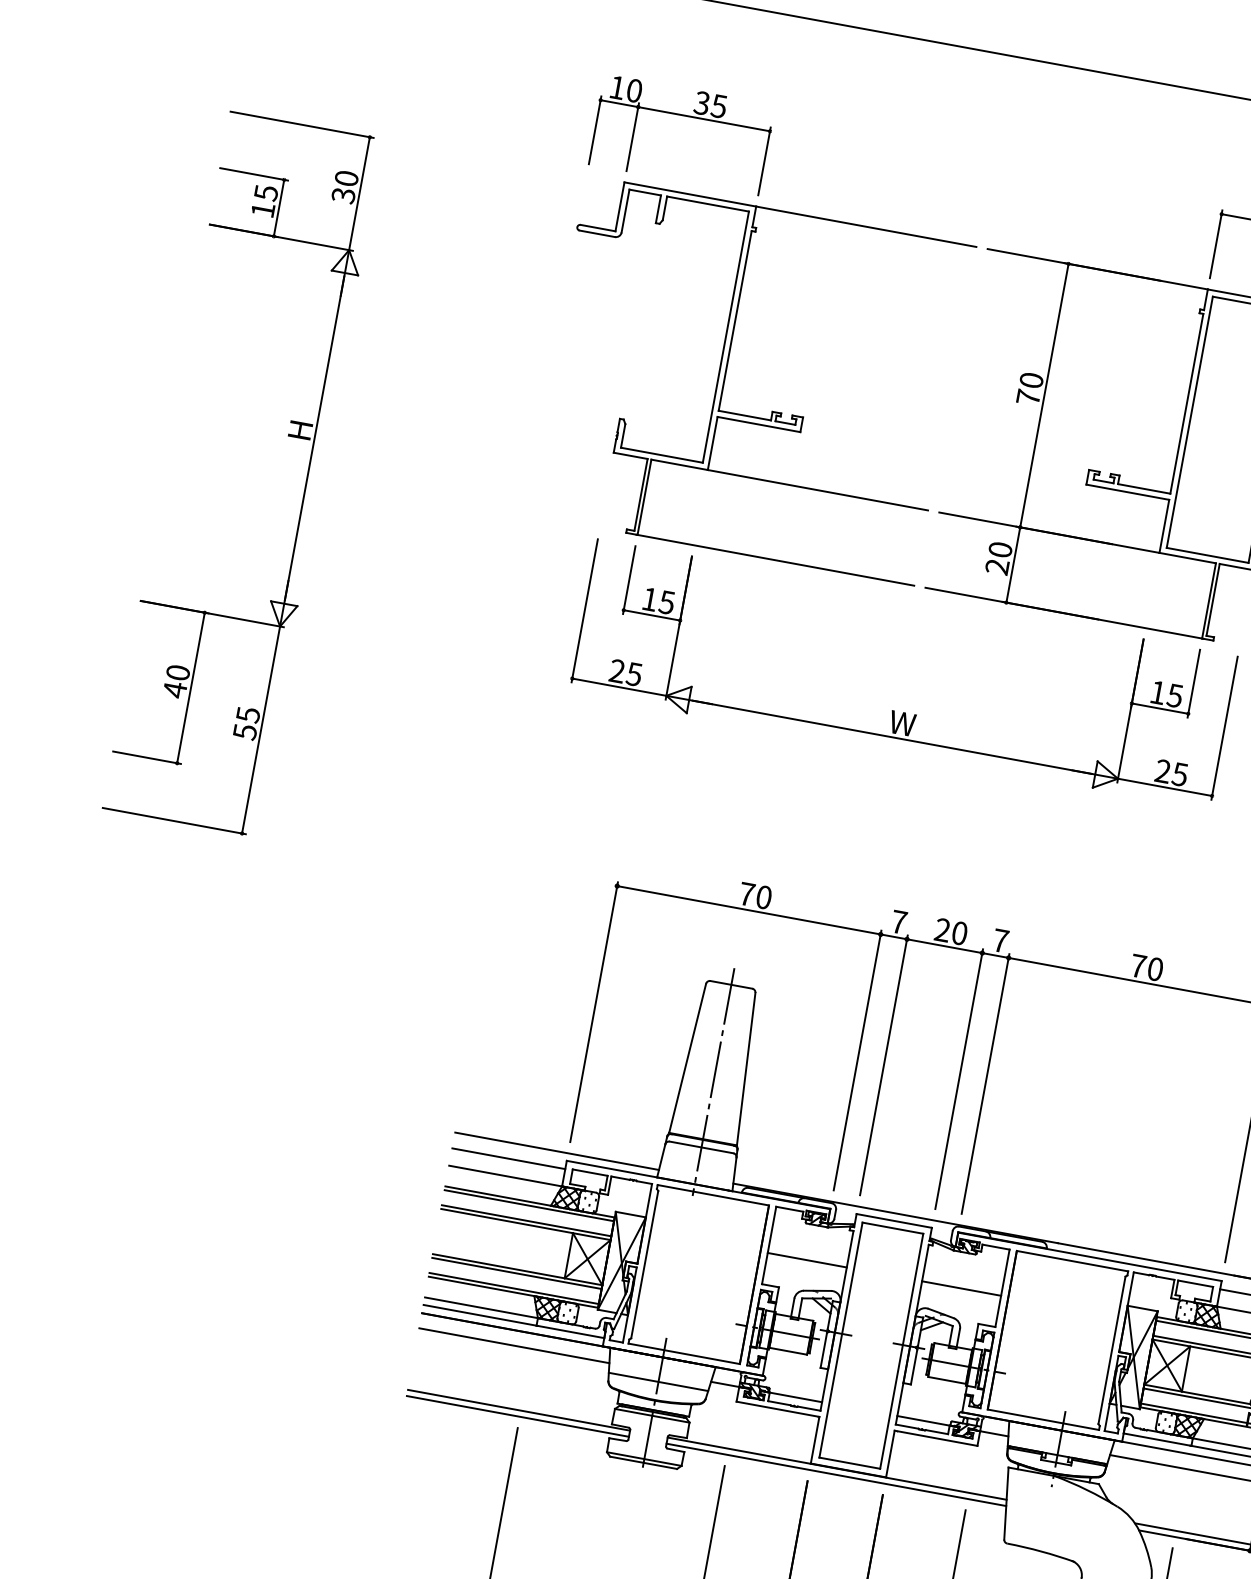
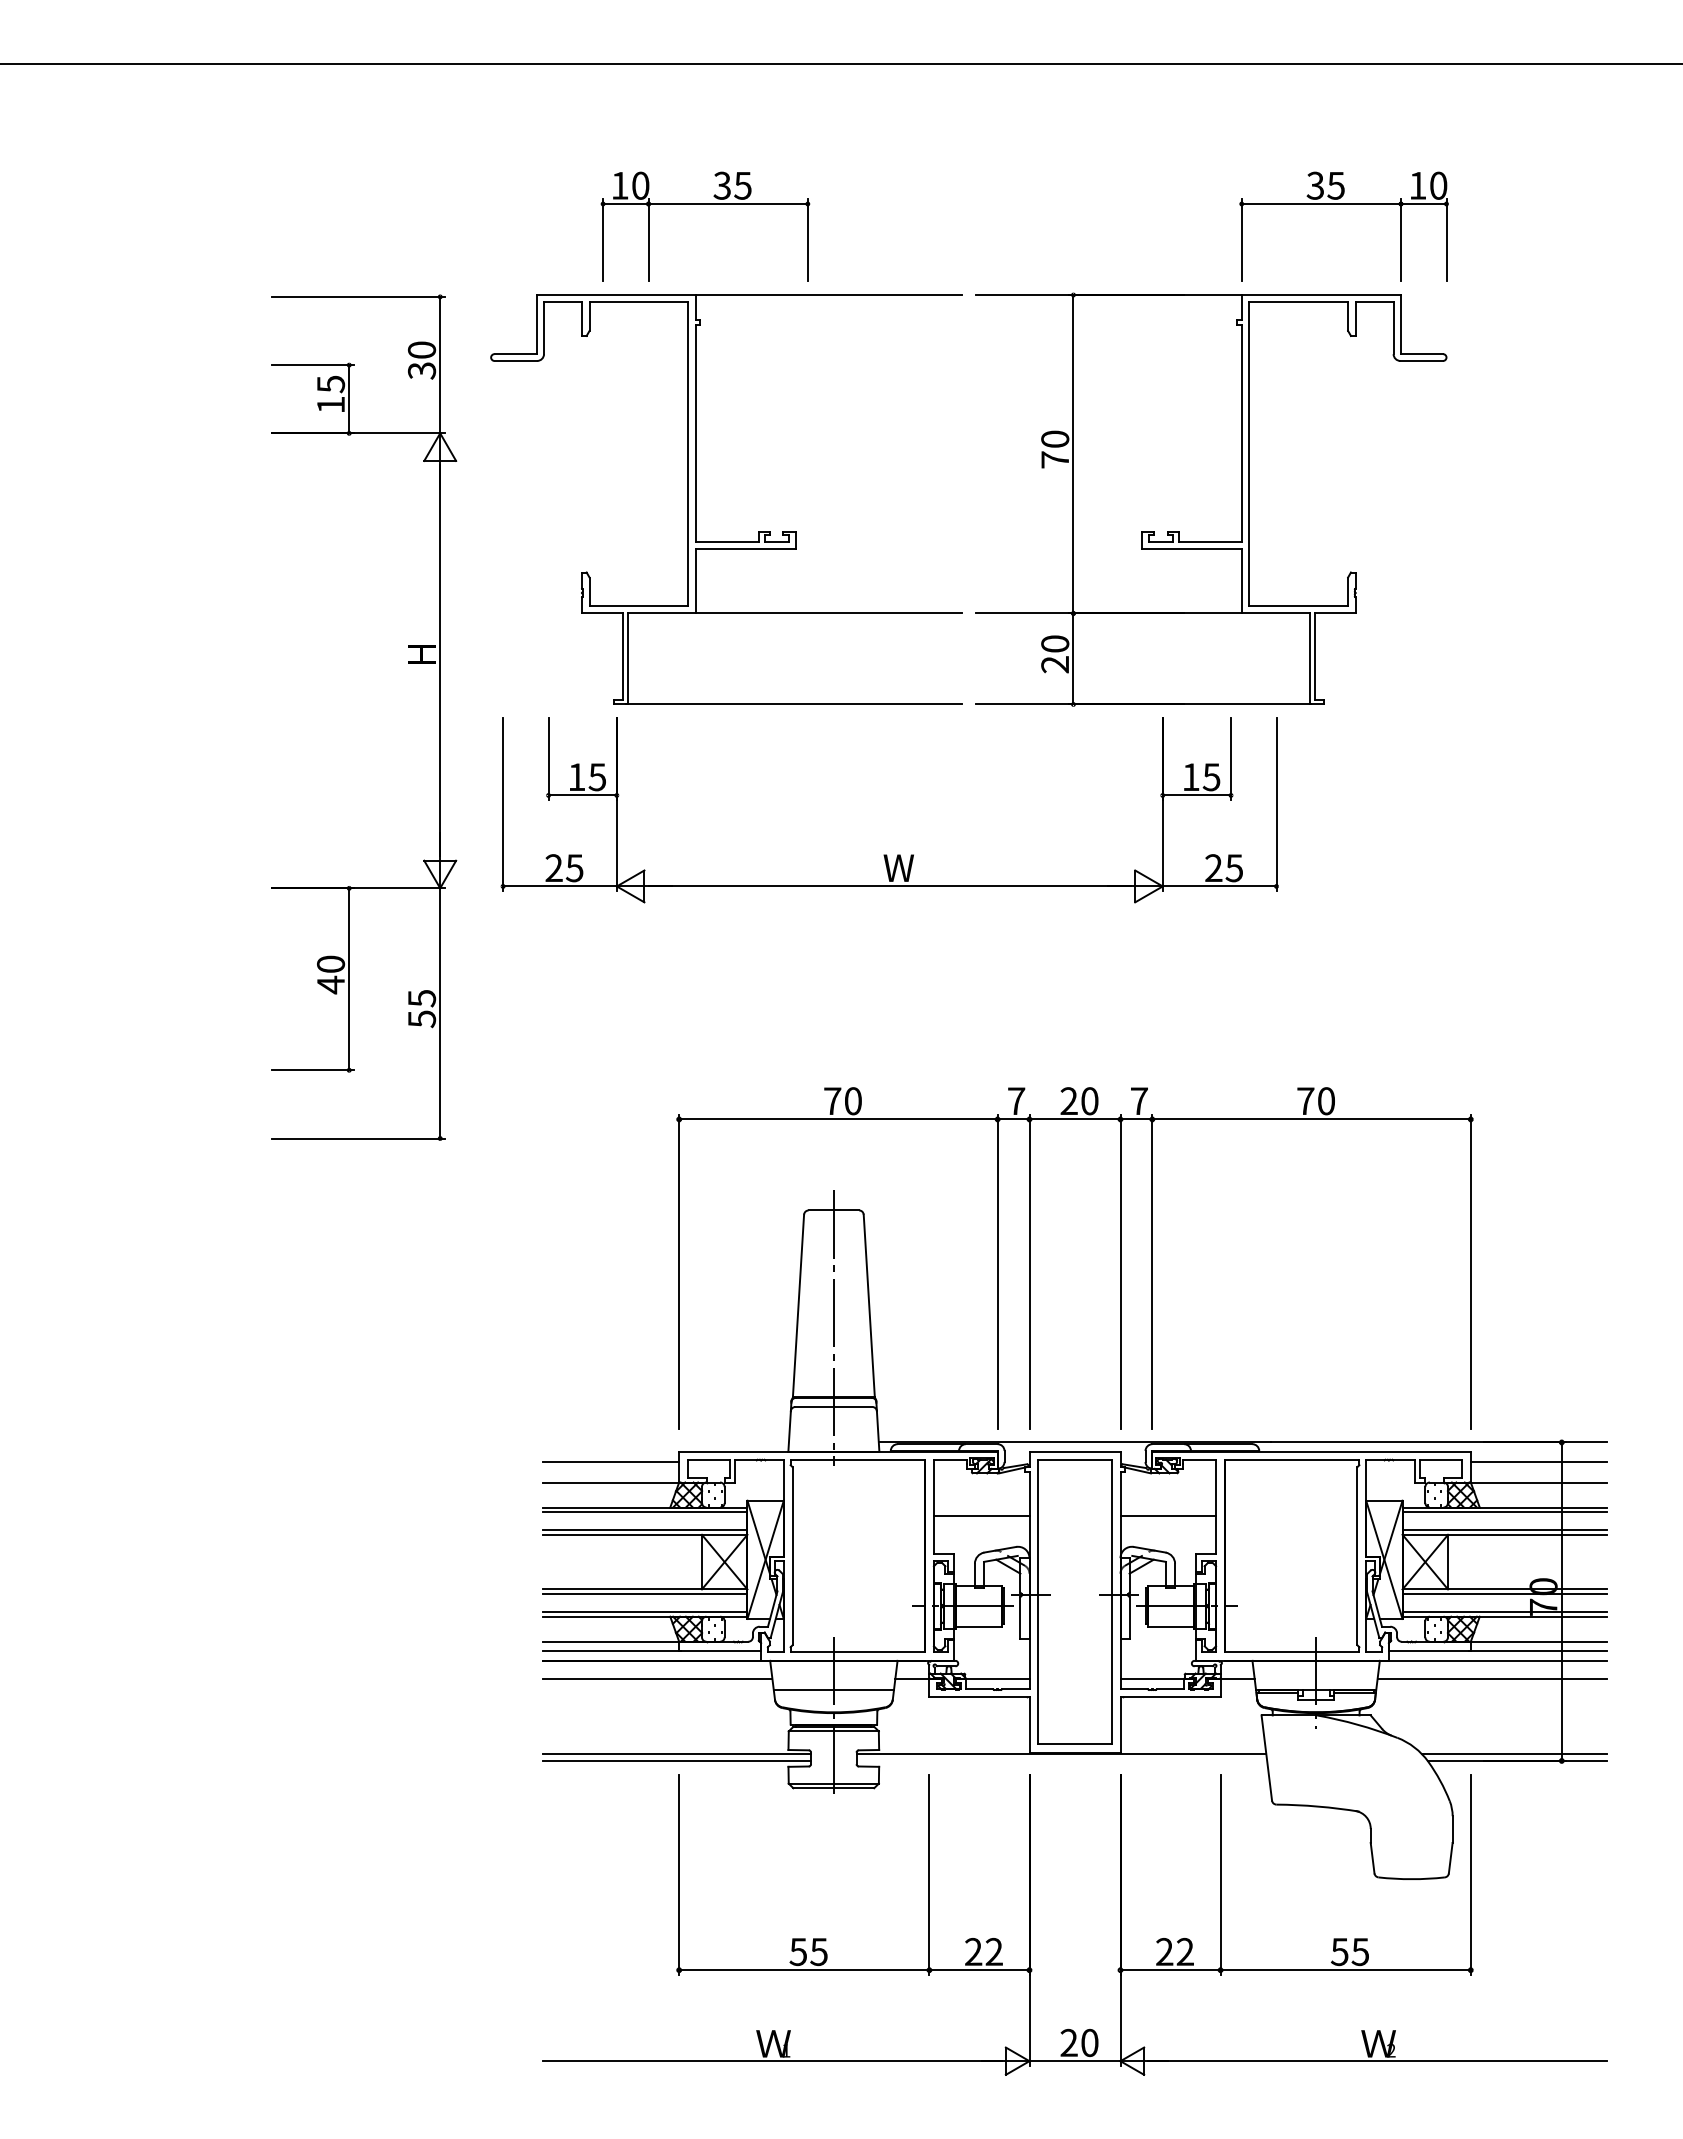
part: (685, 116) -> (705, 204), moved
part: (287, 435) -> (408, 663), moved
part: (894, 710) -> (886, 854), moved
line: (556, 1151) -> (665, 1442), removed
line: (836, 1474) -> (1061, 1760), removed

